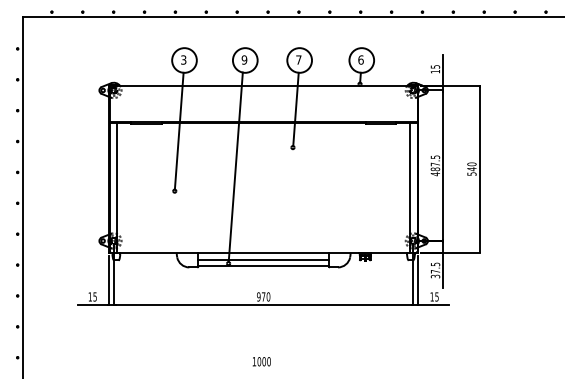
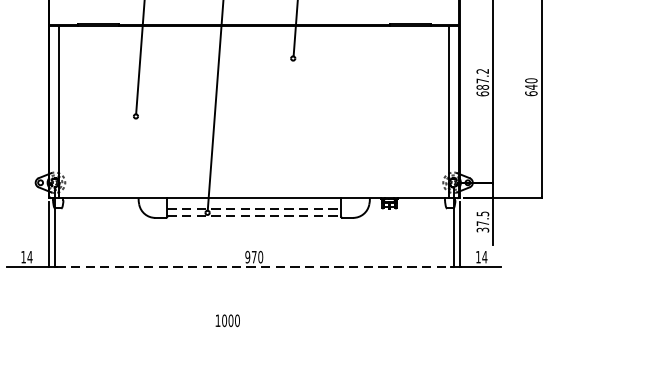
text: (435, 165) -> (482, 82), 487.5 -> 687.2
text: (471, 173) -> (530, 92), 540 -> 640
line: (264, 260) -> (255, 208), solid -> dashed
line: (264, 266) -> (255, 216), solid -> dashed
text: (95, 296) -> (30, 256), 15 -> 14
text: (436, 296) -> (484, 256), 15 -> 14
line: (263, 304) -> (254, 267), solid -> dashed
text: (261, 361) -> (227, 320), moved

